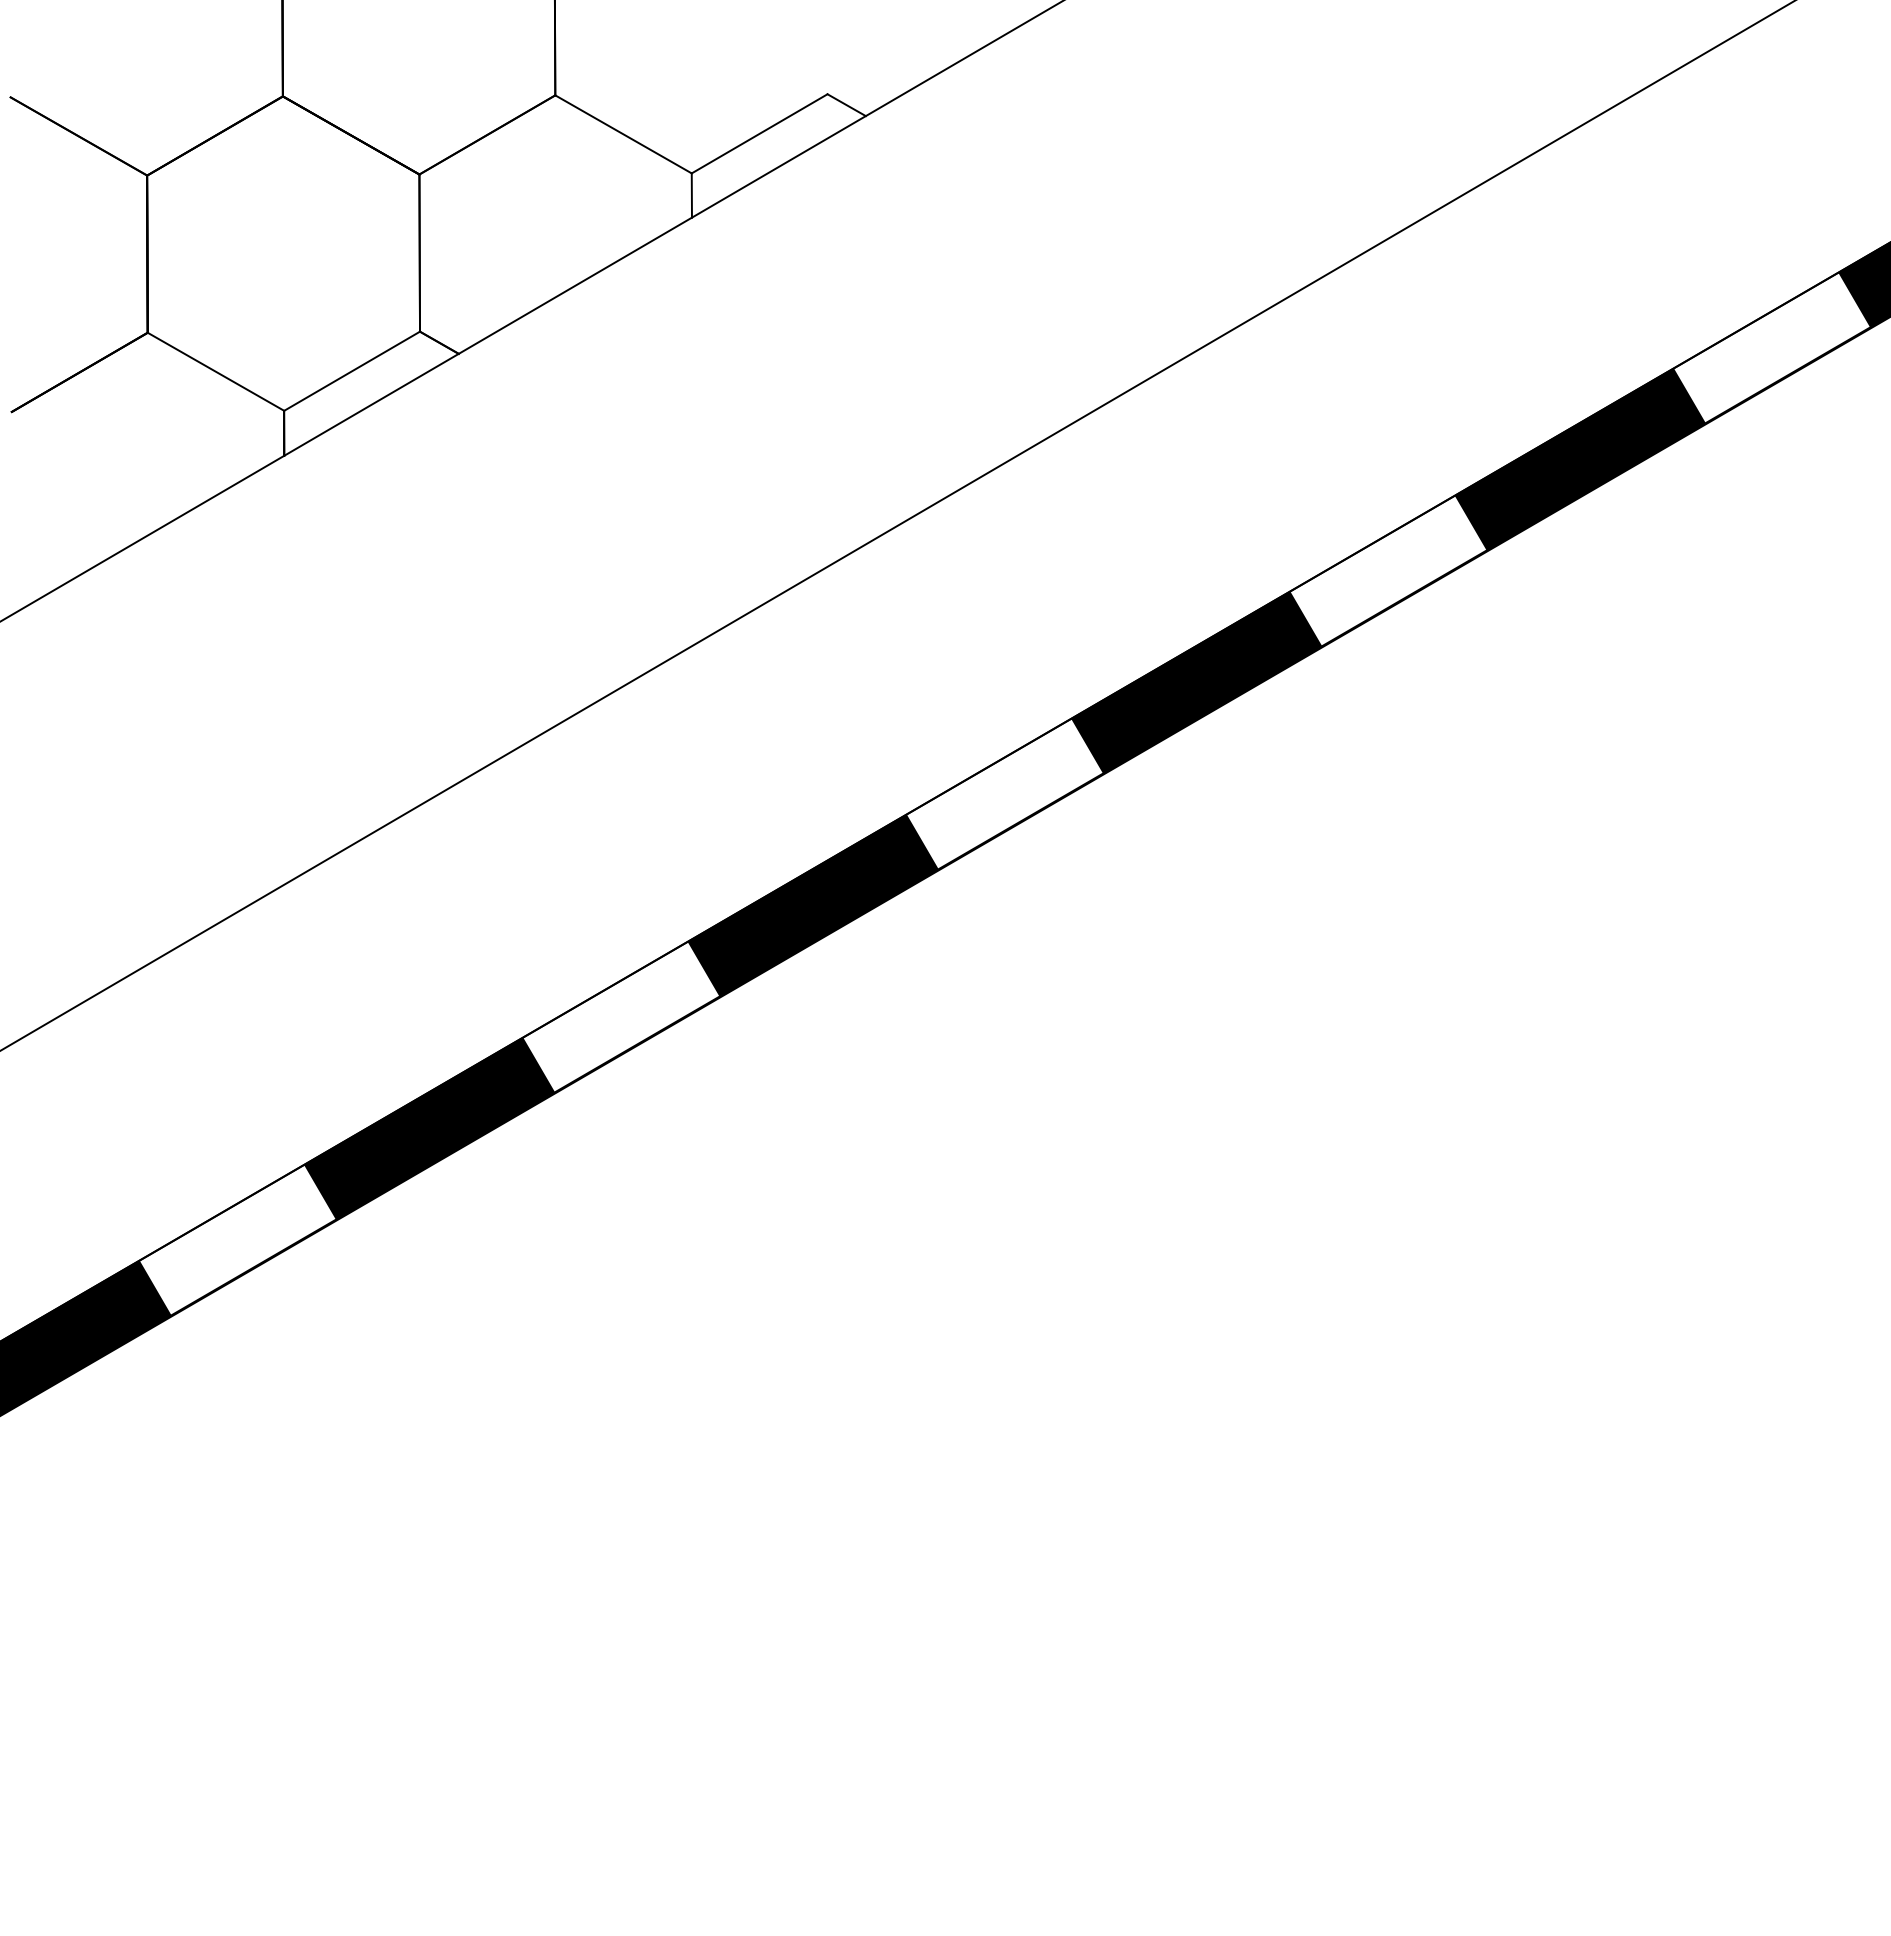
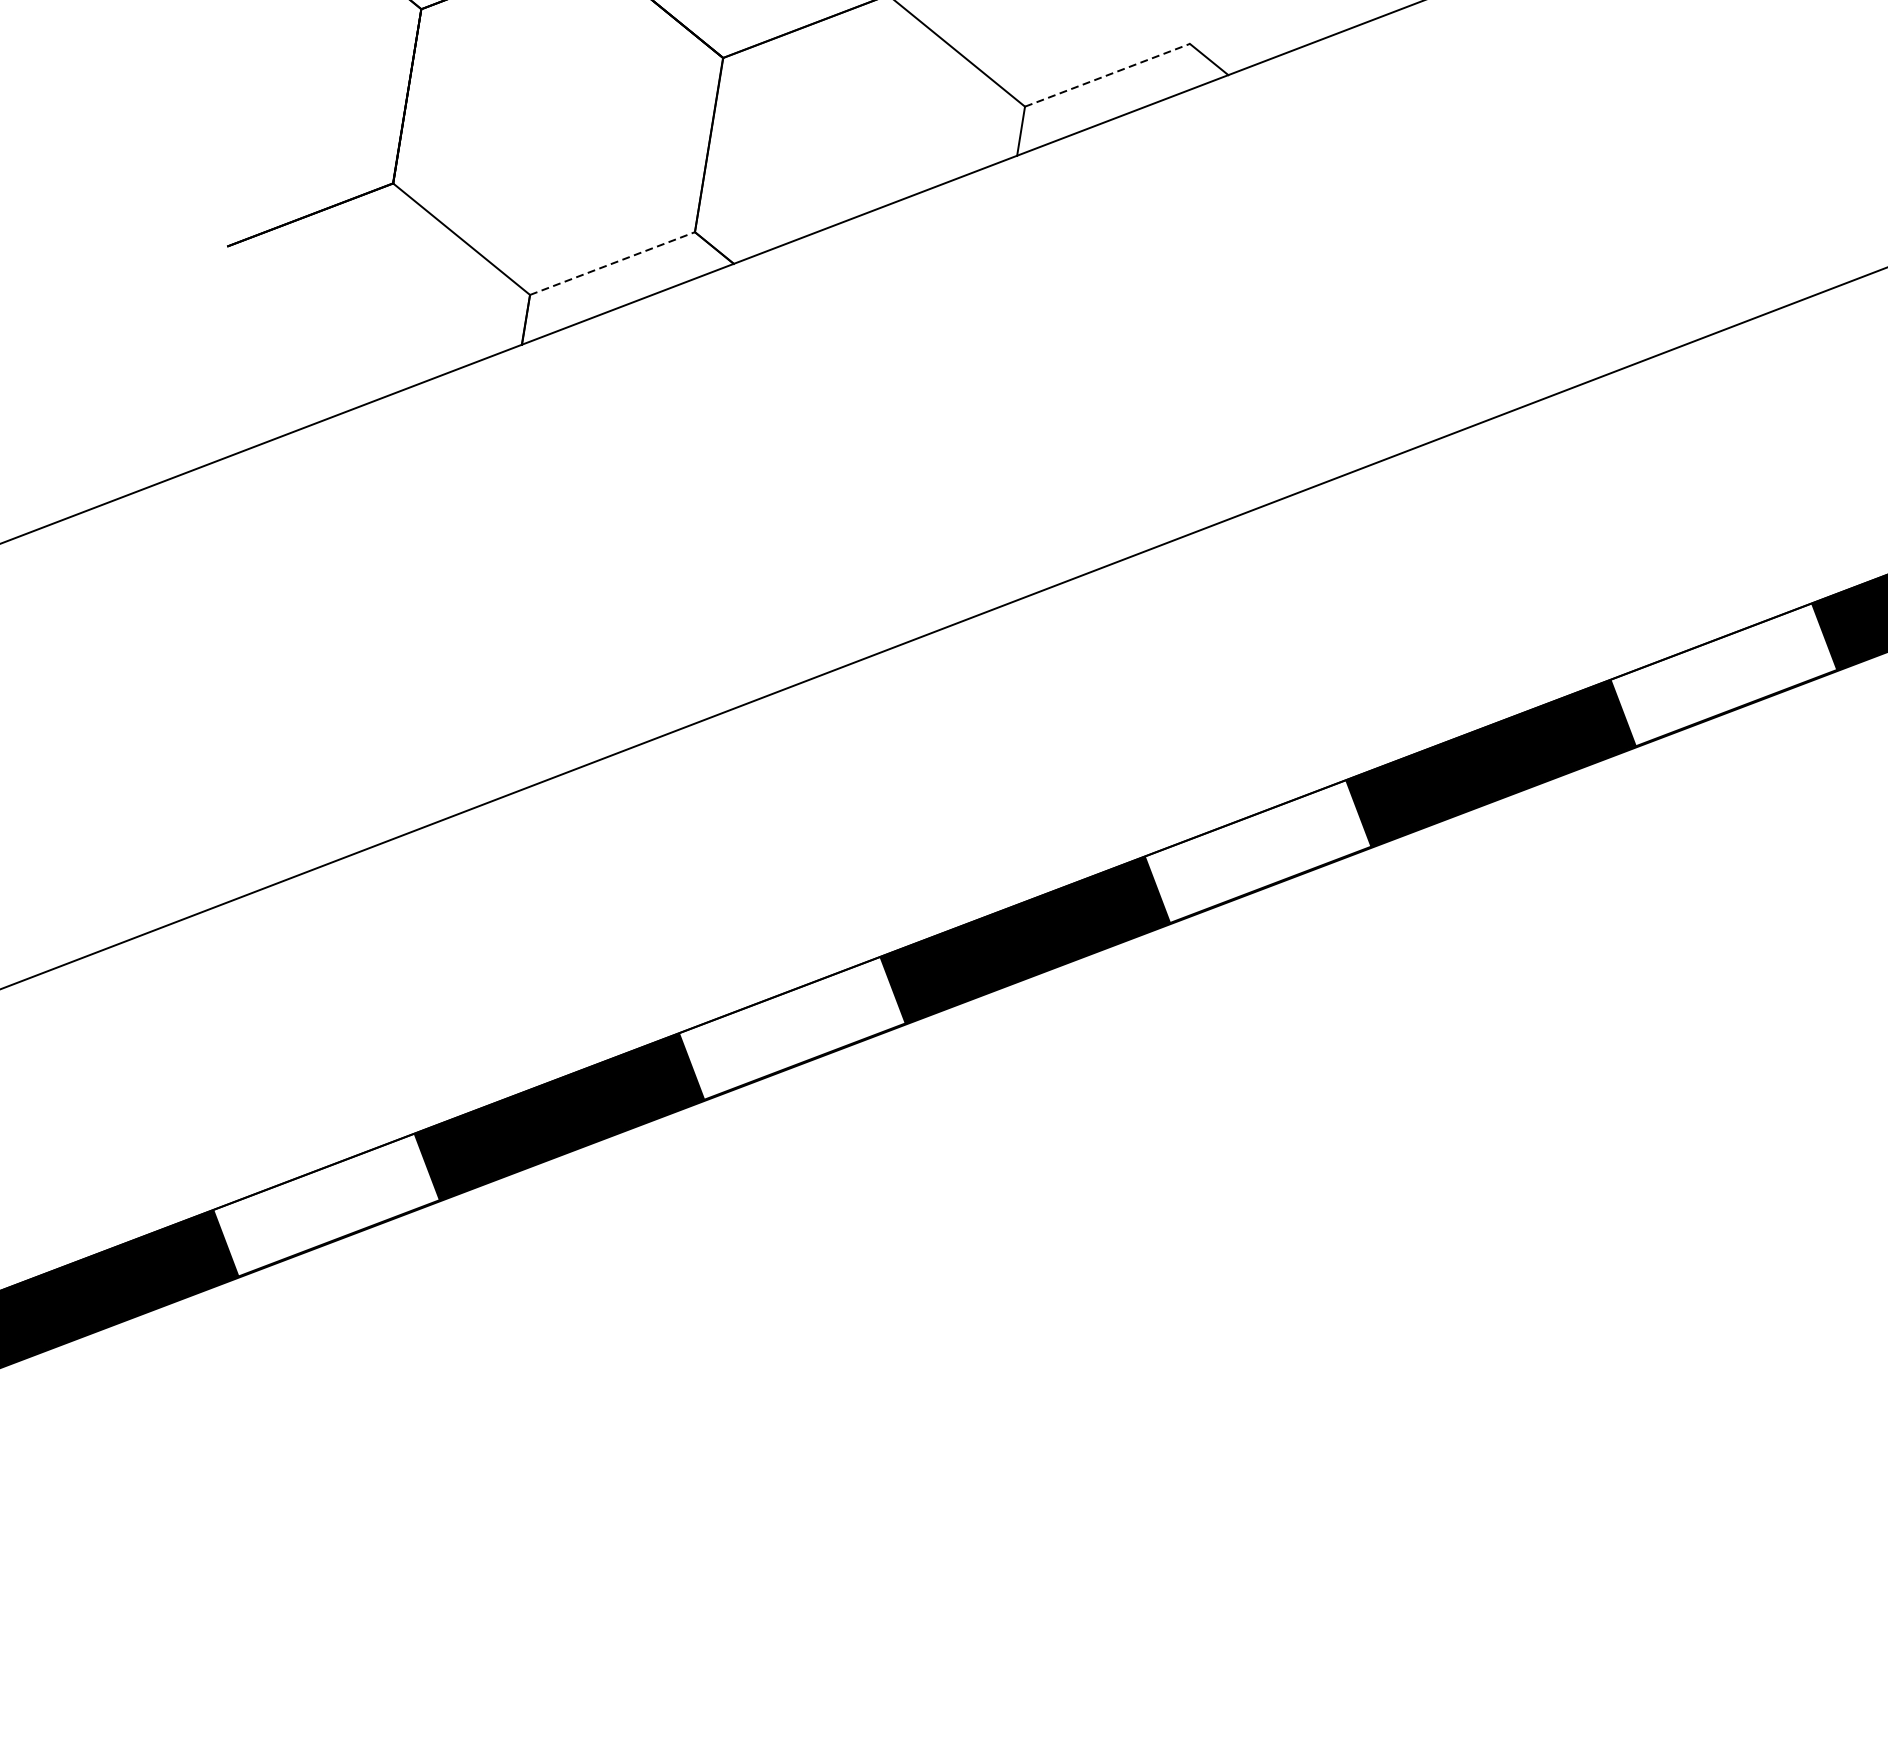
line: (759, 133) -> (1107, 74), solid -> dashed
line: (352, 371) -> (612, 263), solid -> dashed

